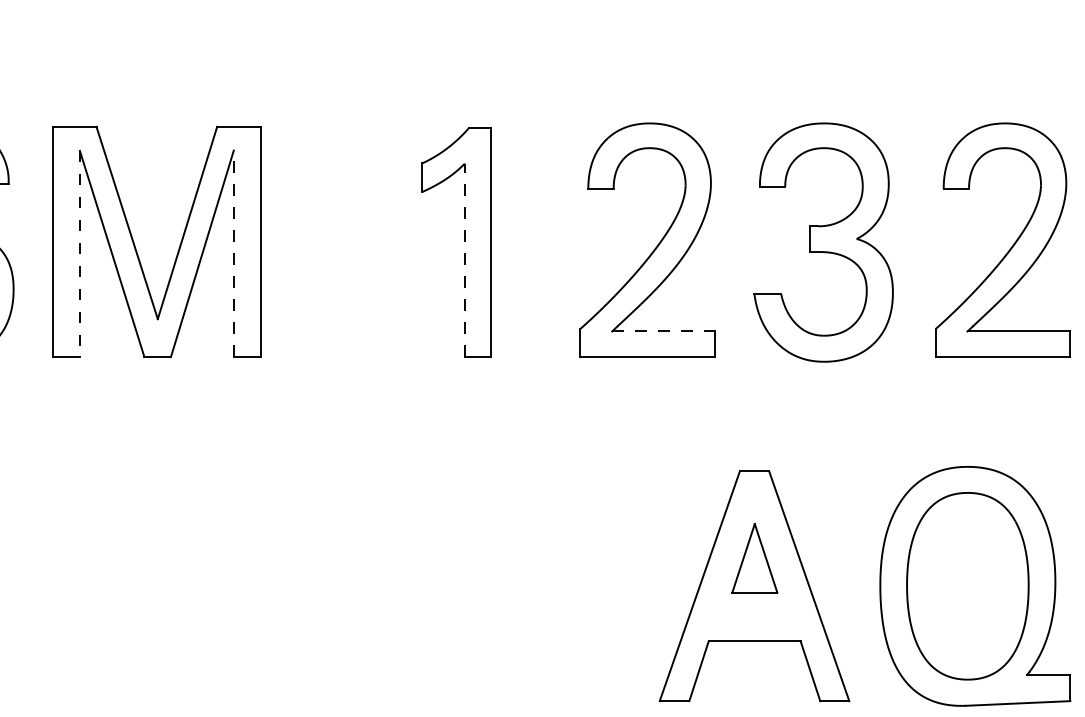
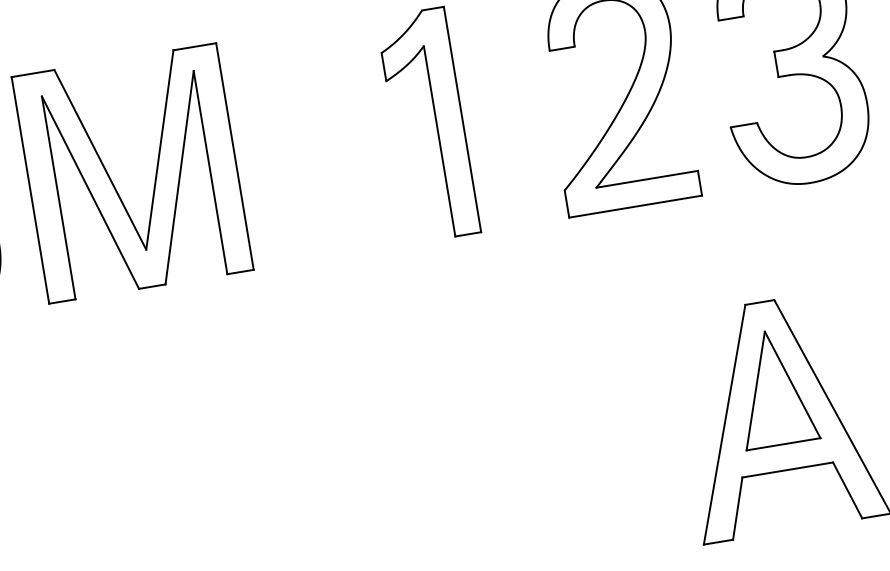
line: (79, 253) -> (58, 197), dashed -> solid
line: (233, 253) -> (210, 172), dashed -> solid
line: (464, 259) -> (439, 140), dashed -> solid
line: (664, 331) -> (648, 179), dashed -> solid
part: (754, 558) -> (774, 388), size x1.67

